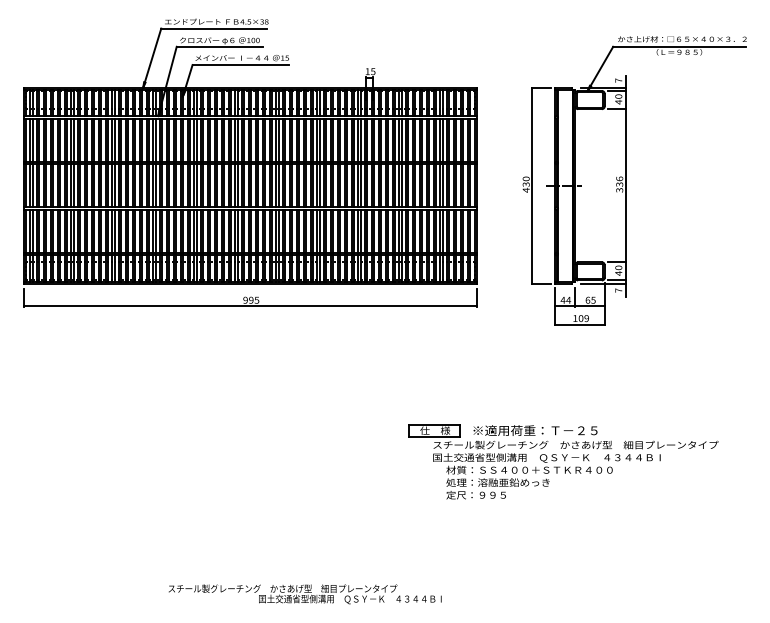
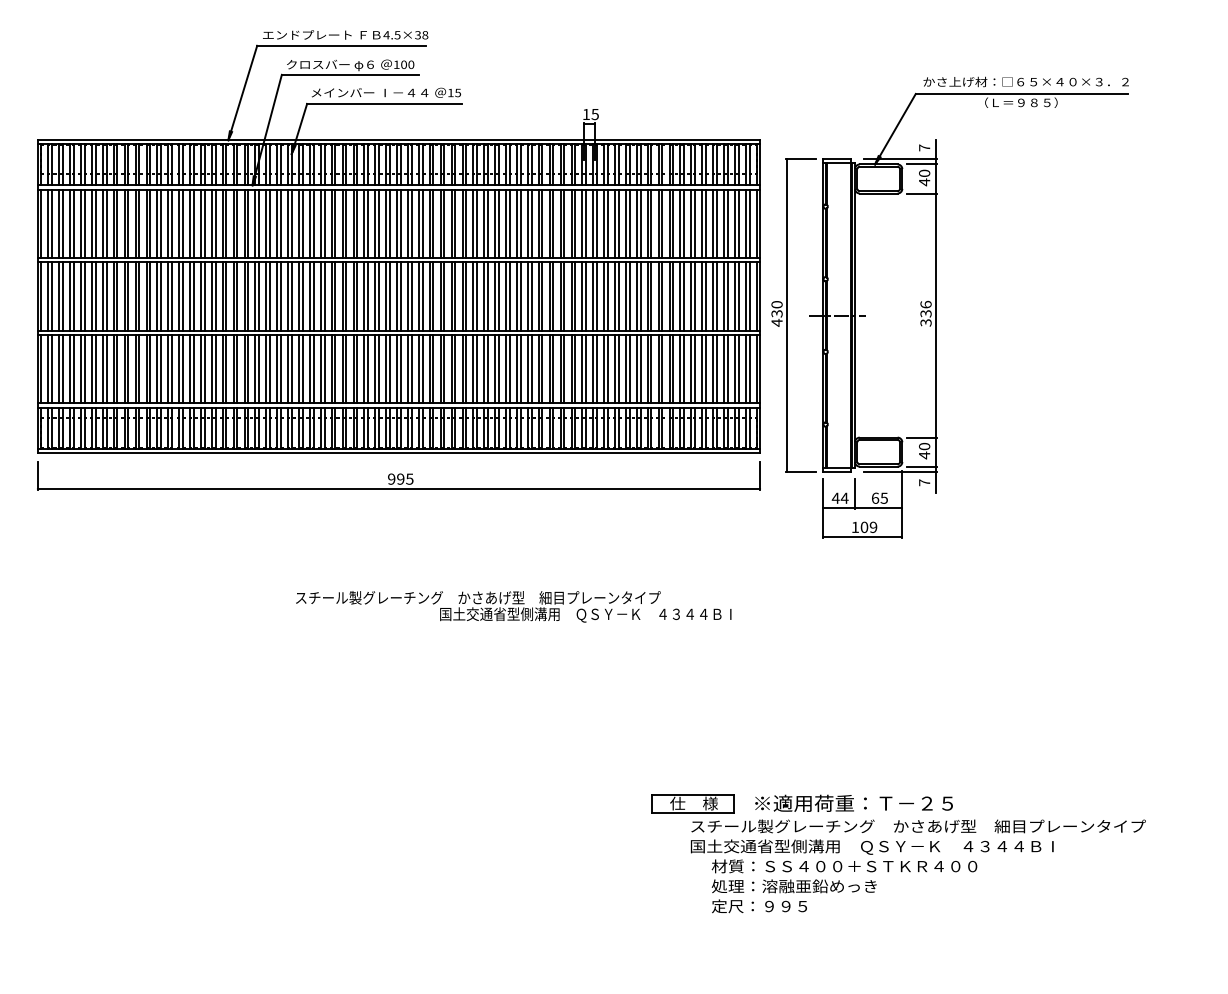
part: (626, 180) -> (936, 307), moved
part: (563, 461) -> (898, 852), moved
text: (305, 594) -> (514, 607), moved

